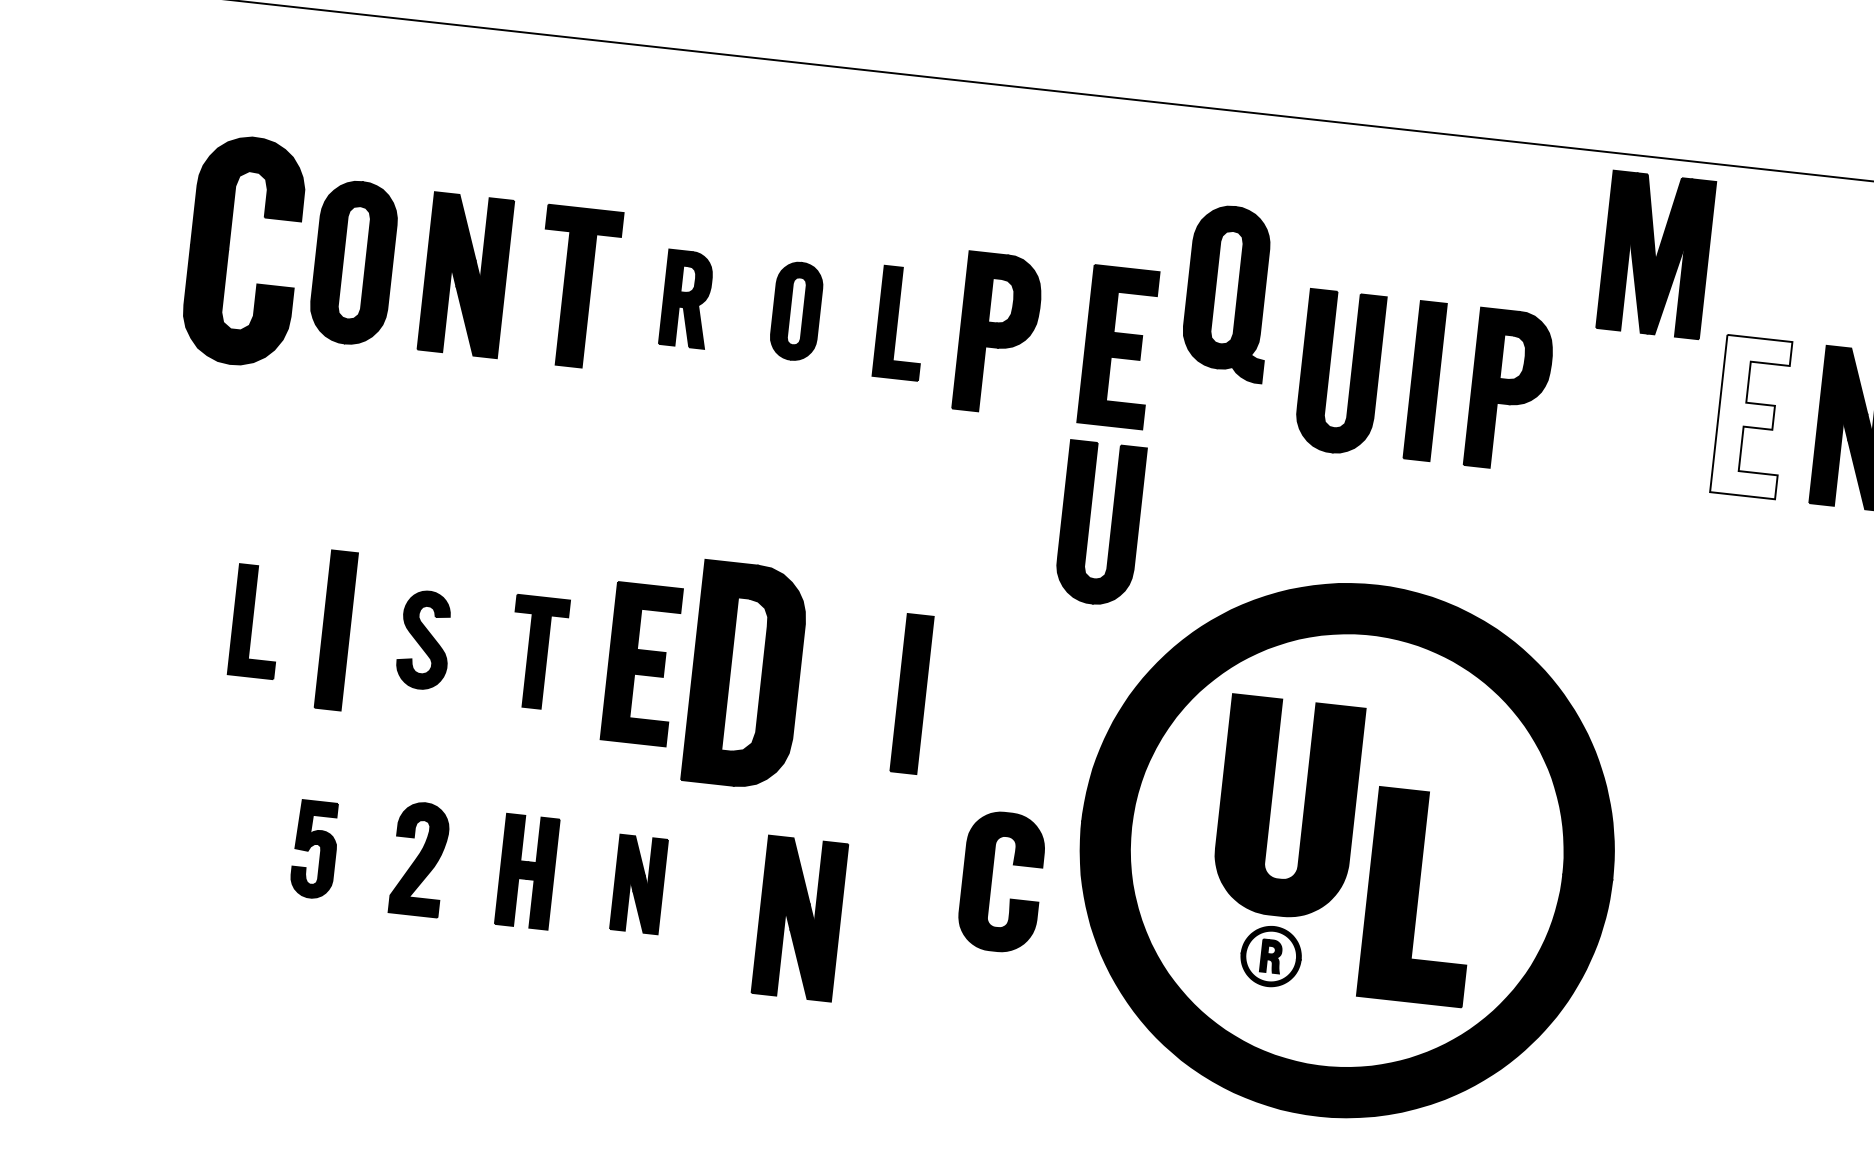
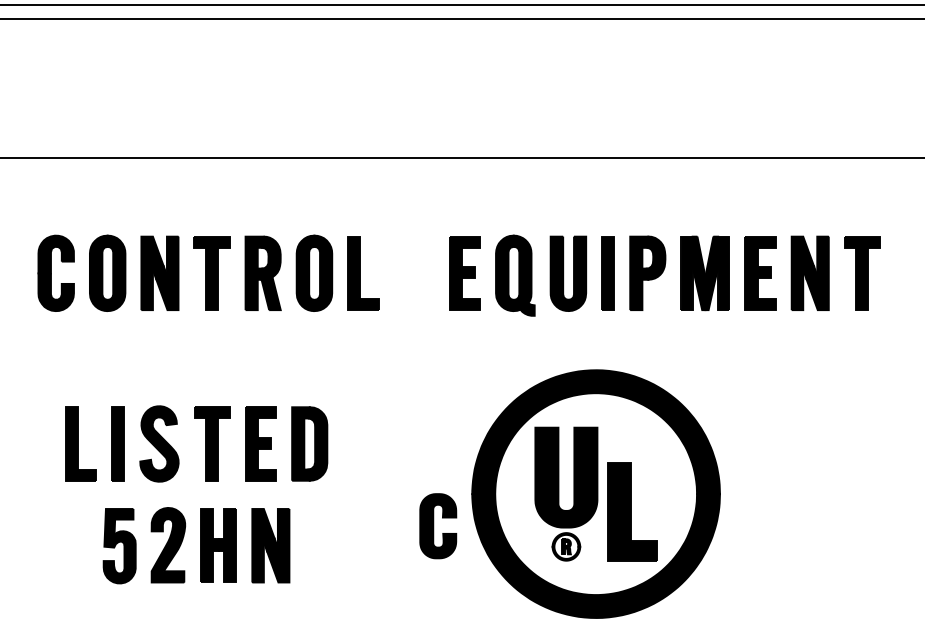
part: (242, 248) -> (55, 272), size x0.71
part: (1654, 254) -> (704, 273), moved
part: (1229, 292) -> (515, 275), moved
part: (685, 297) -> (262, 272), size x1.67
part: (796, 309) -> (314, 272), size x1.67
part: (901, 323) -> (363, 273), size x1.43
part: (998, 331) -> (408, 272), removed
fill: (1751, 417) -> (760, 273), added
part: (1100, 523) -> (465, 355), removed
part: (255, 620) -> (80, 443), size x1.43
part: (424, 639) -> (159, 443), size x1.67
part: (538, 651) -> (212, 443), size x1.43
part: (745, 674) -> (309, 443), size x0.71
part: (910, 692) -> (386, 443), removed
part: (314, 850) -> (119, 546), size x1.67
part: (419, 859) -> (168, 545), size x1.43
part: (526, 871) -> (218, 545), size x1.43
part: (638, 883) -> (270, 545), size x1.67
part: (799, 916) -> (346, 552), removed

